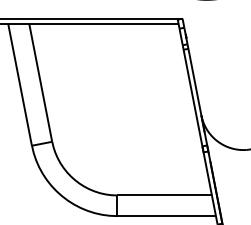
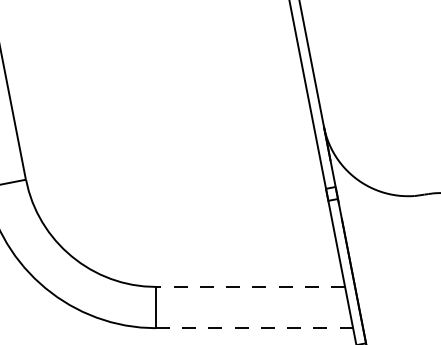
line: (164, 195) -> (250, 287), solid -> dashed
line: (167, 216) -> (256, 328), solid -> dashed

